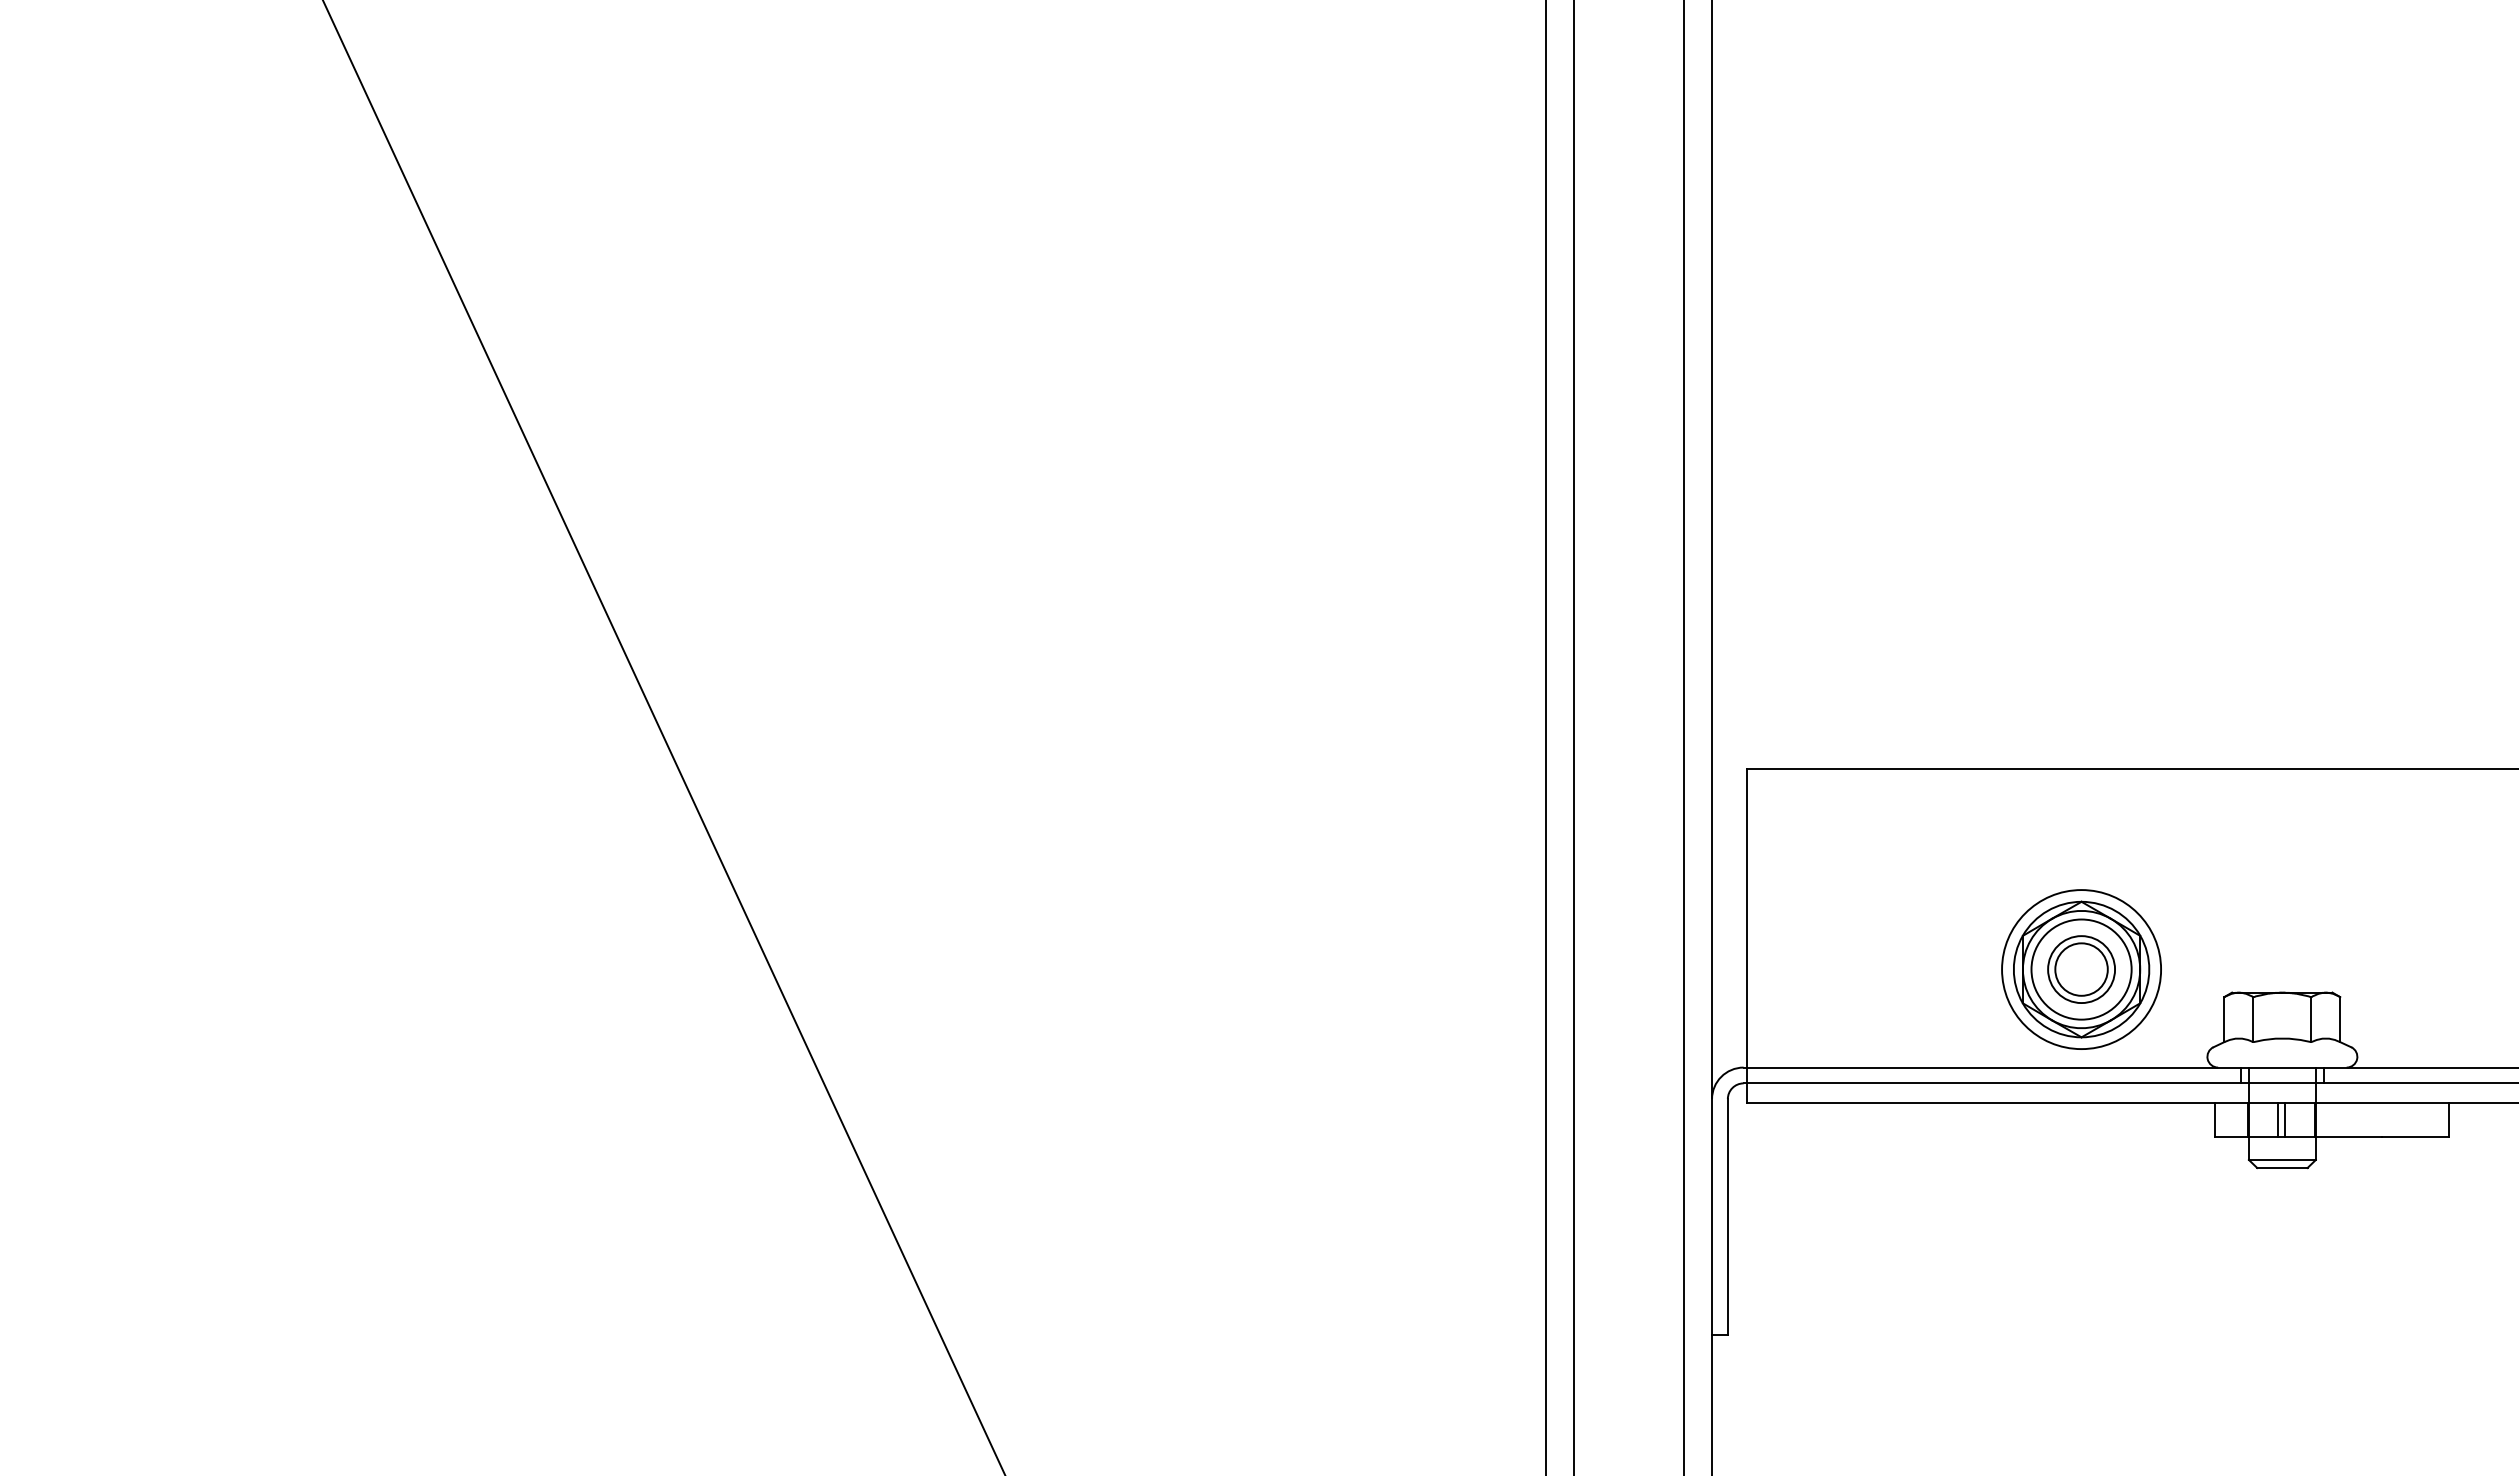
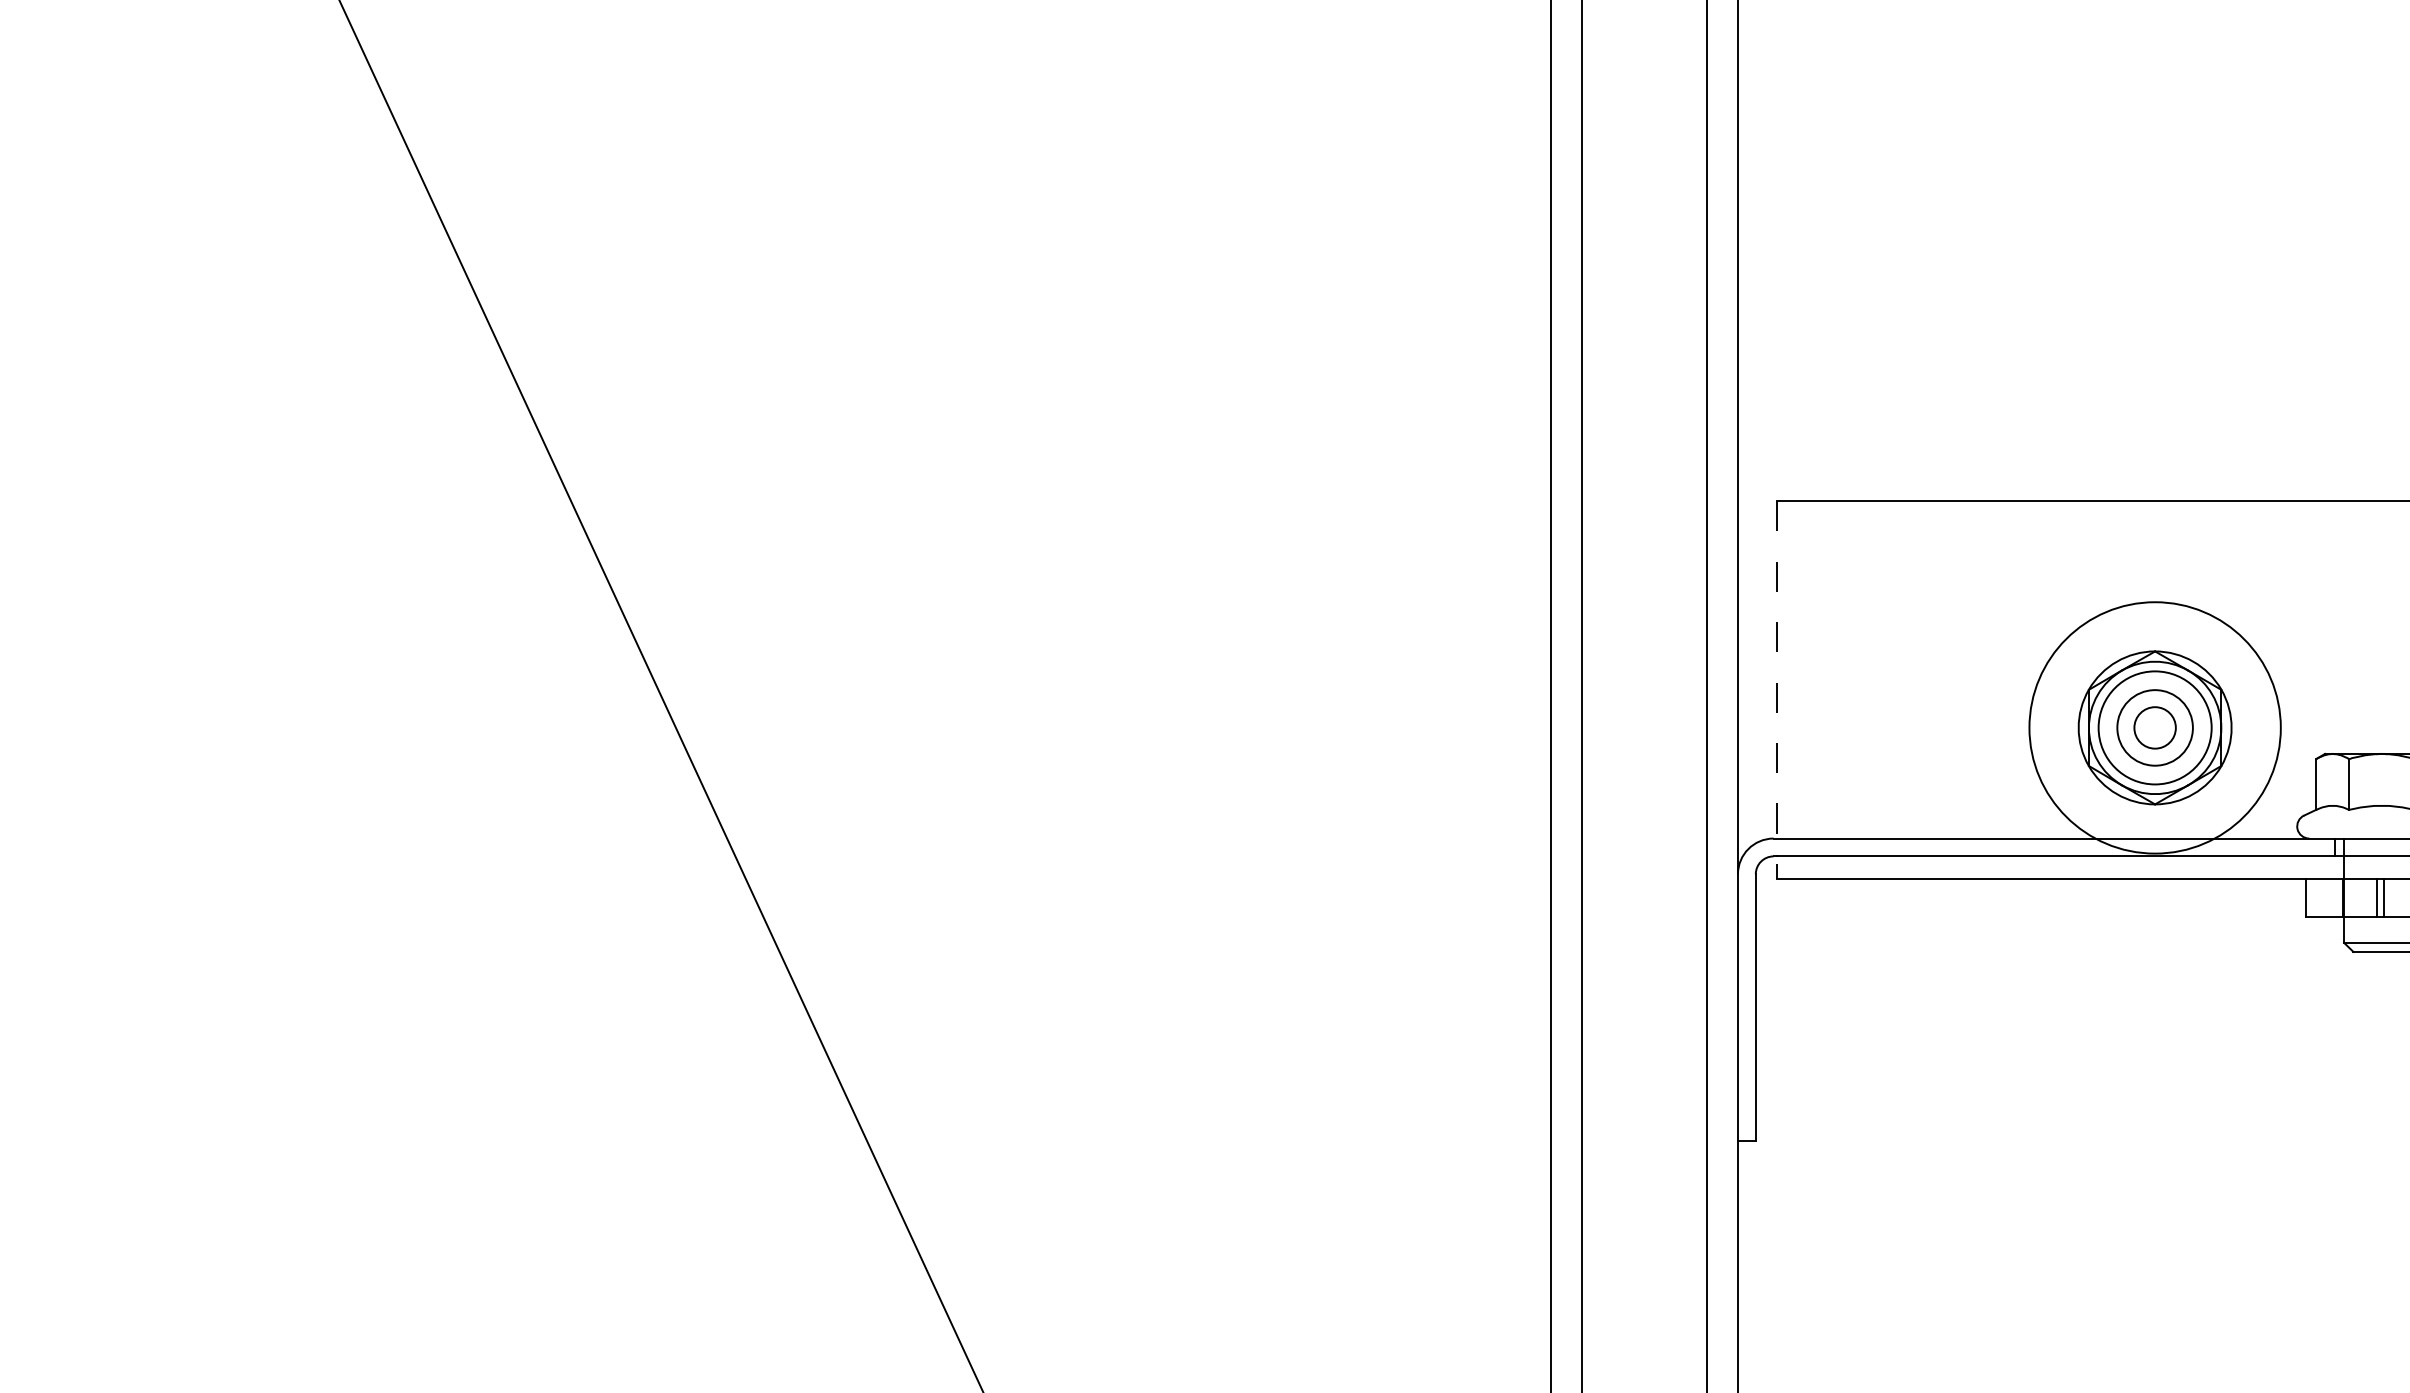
line: (1746, 936) -> (1776, 690), solid -> dashed
circle: (2081, 969) -> (2155, 727), size x0.7
circle: (2081, 969) -> (2155, 727), size x1.4

